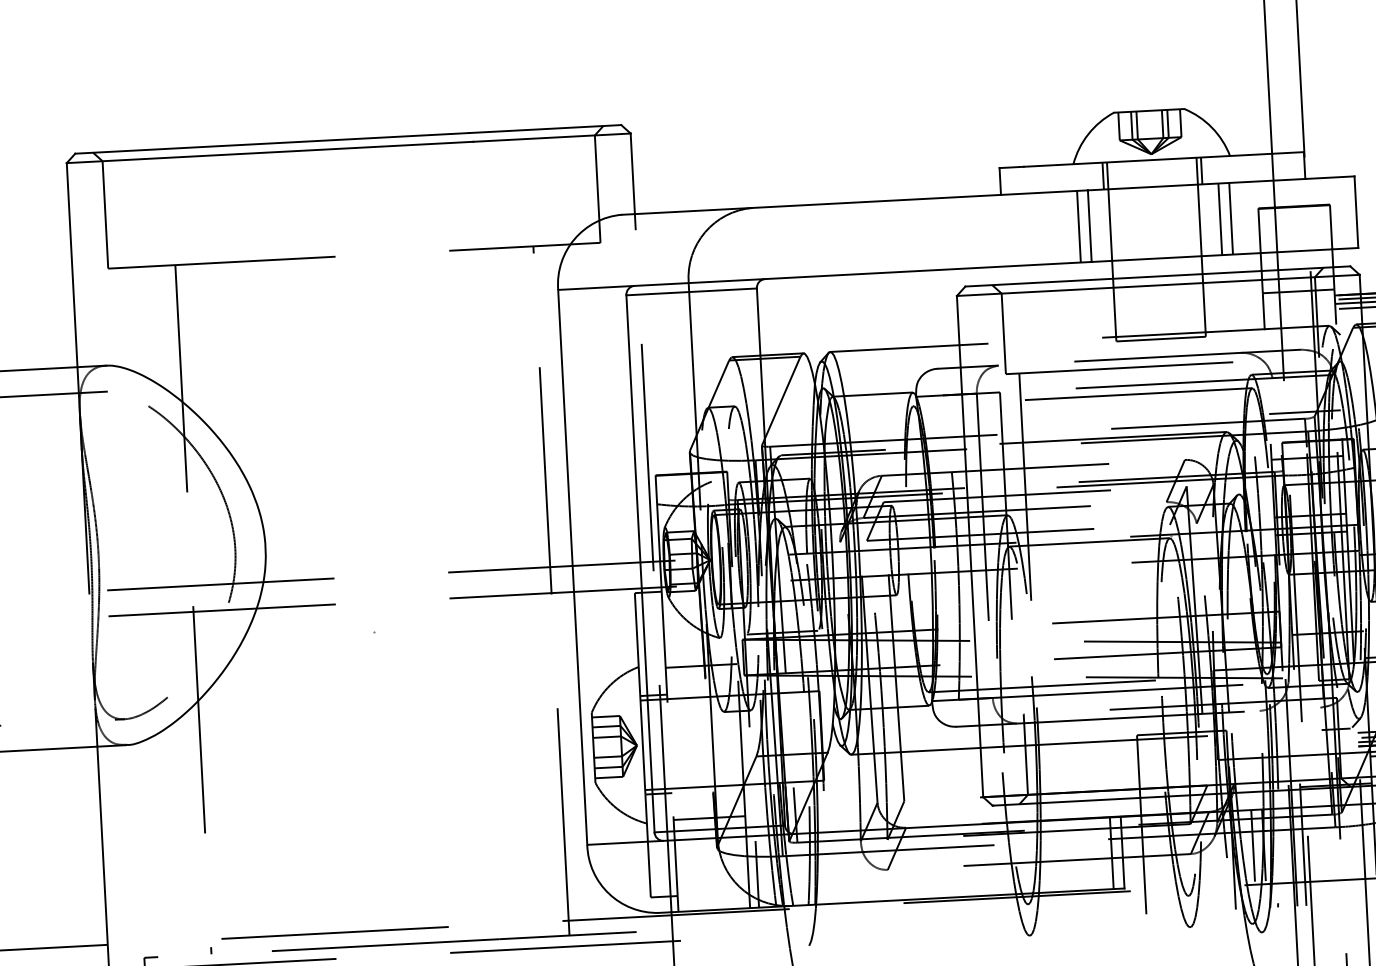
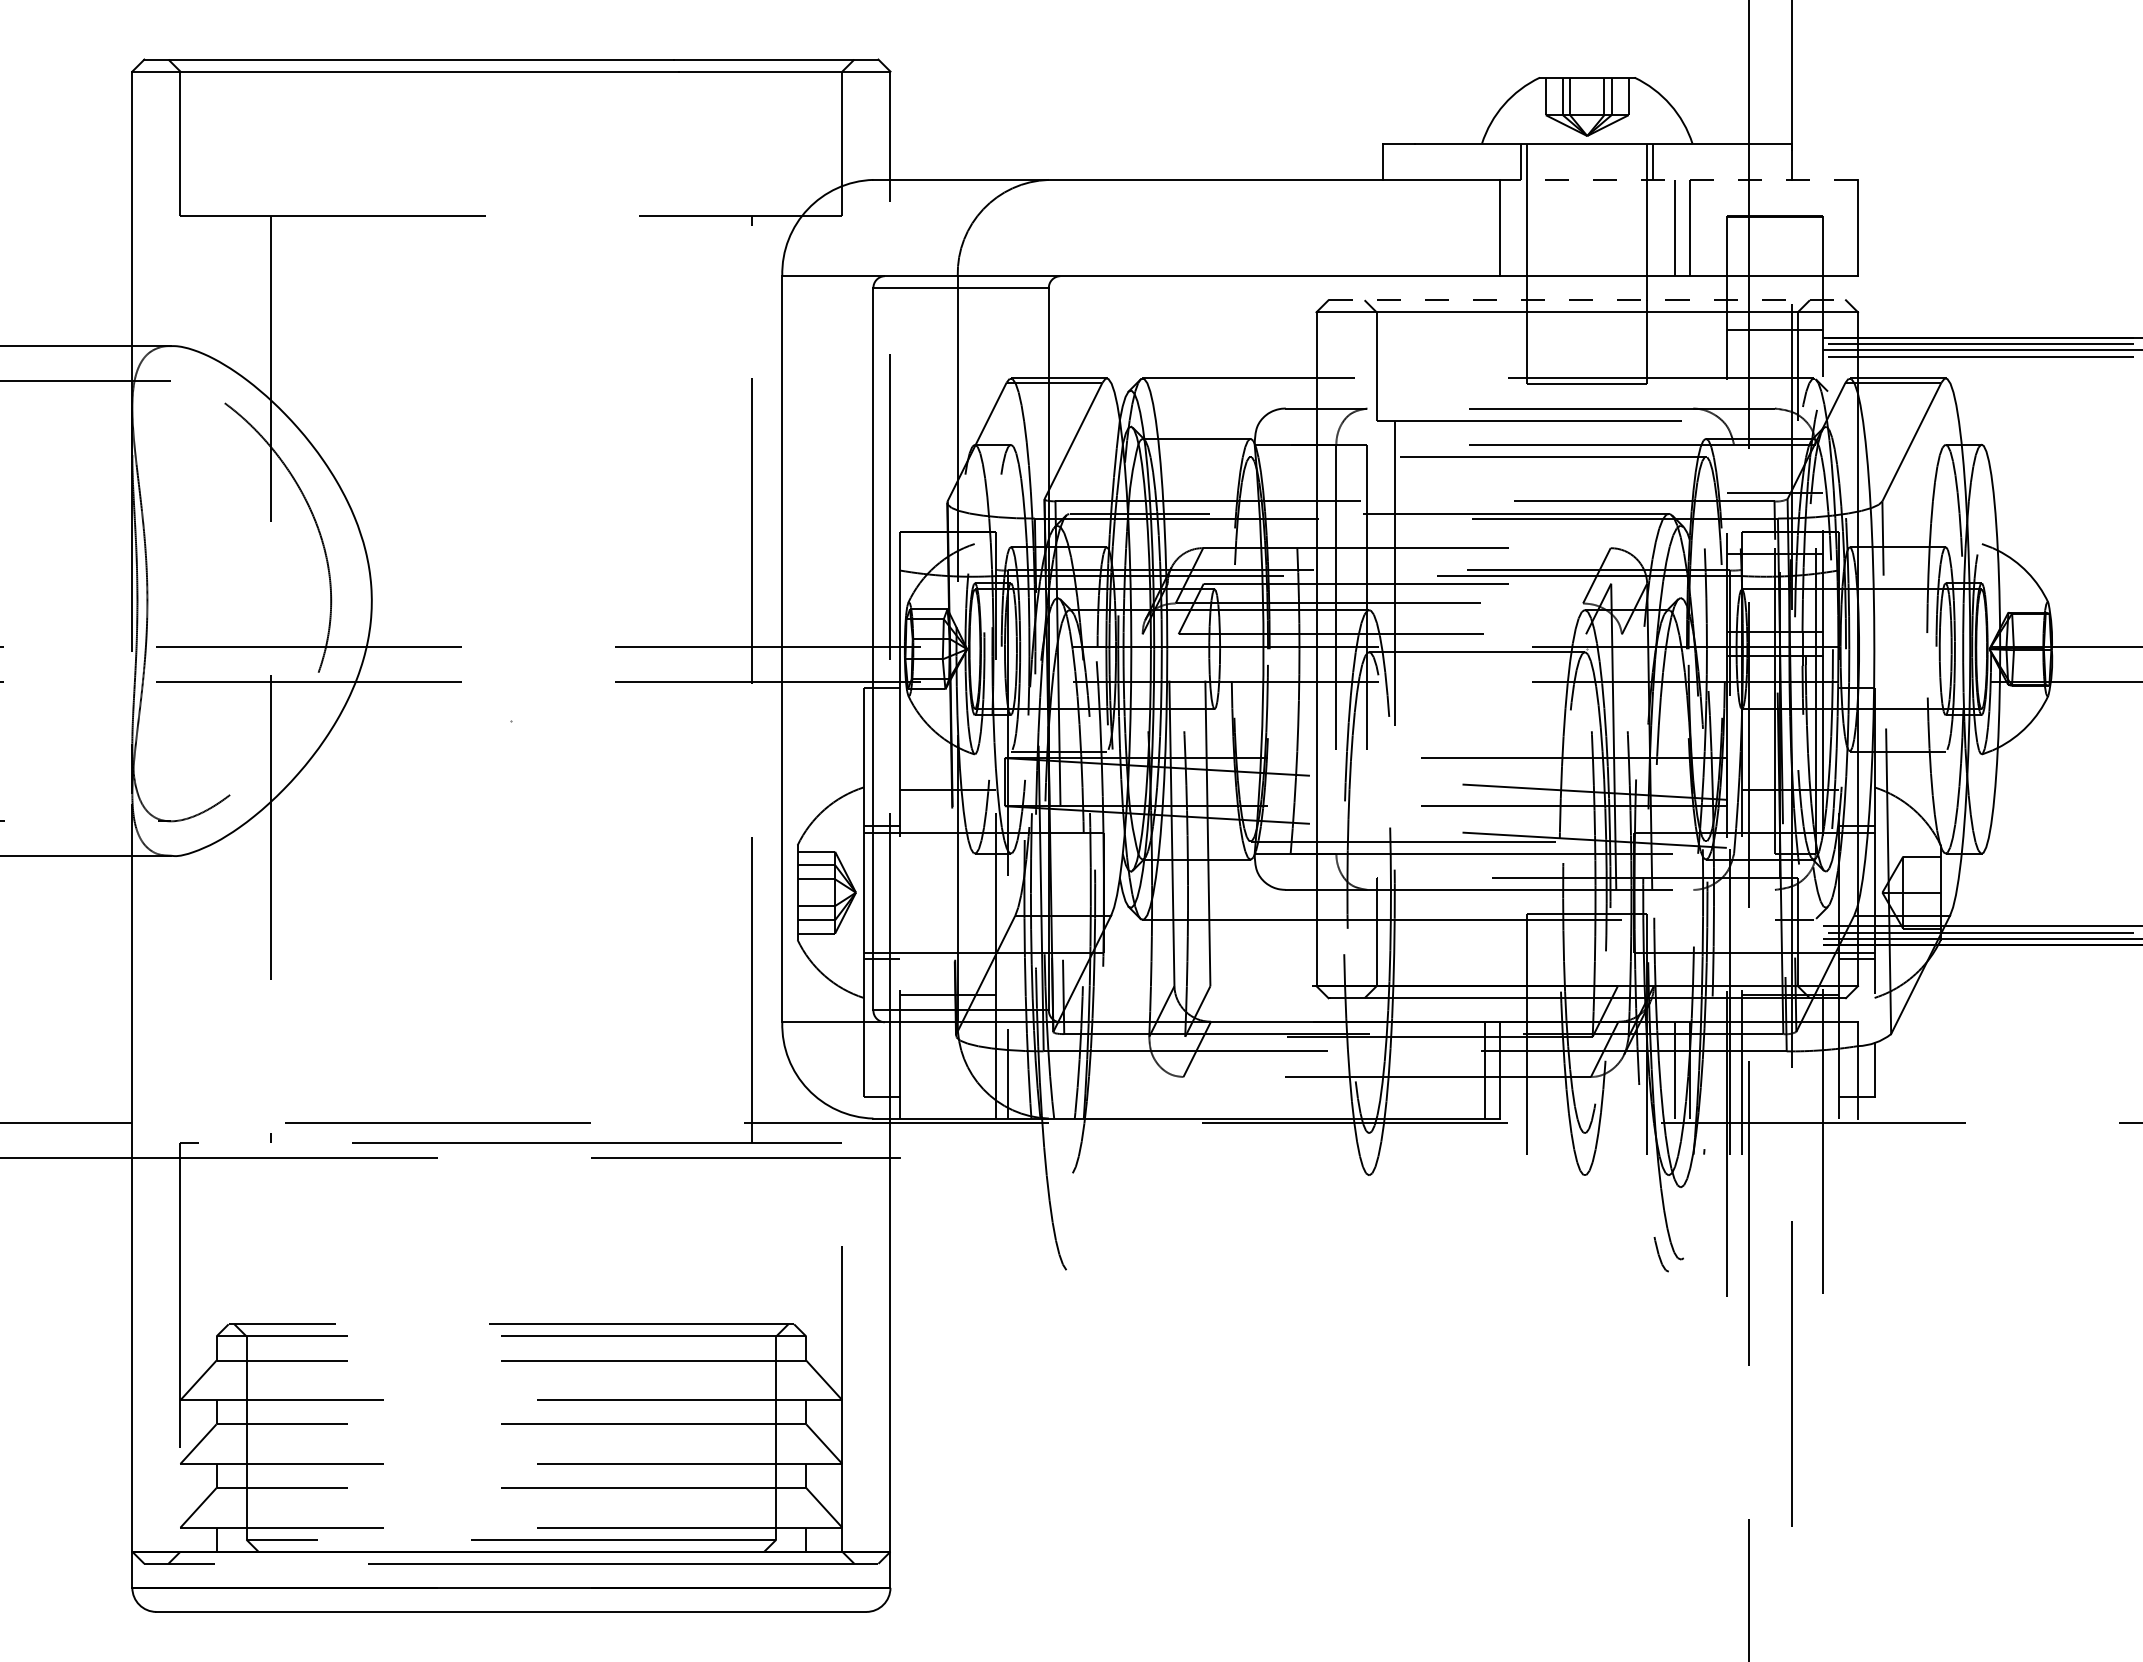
line: (1221, 183) -> (1678, 179), solid -> dashed
line: (1078, 226) -> (1484, 227), removed
line: (1158, 276) -> (1587, 300), solid -> dashed

